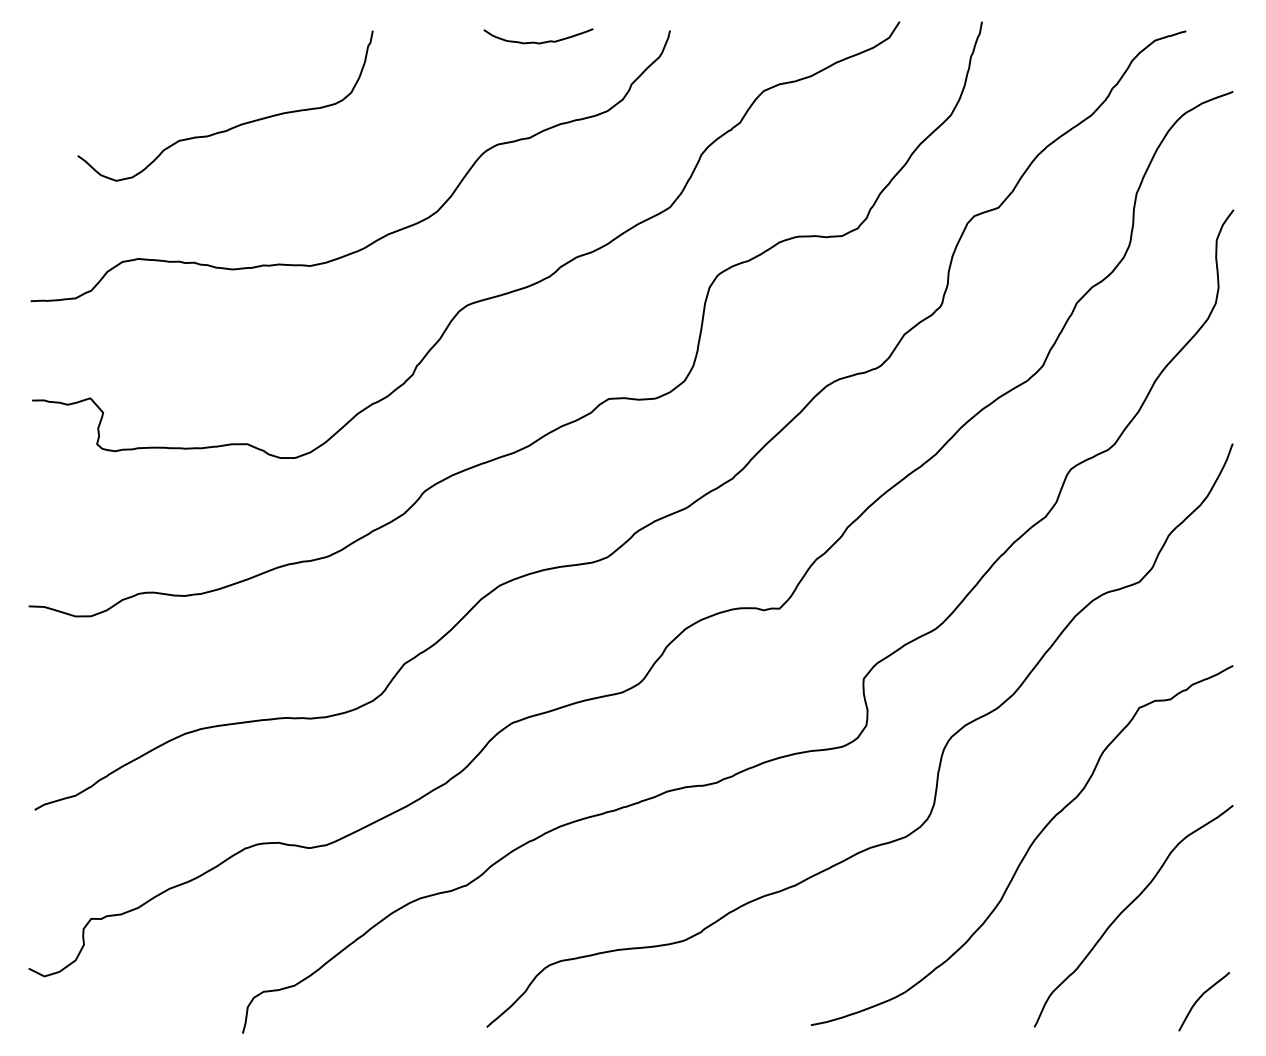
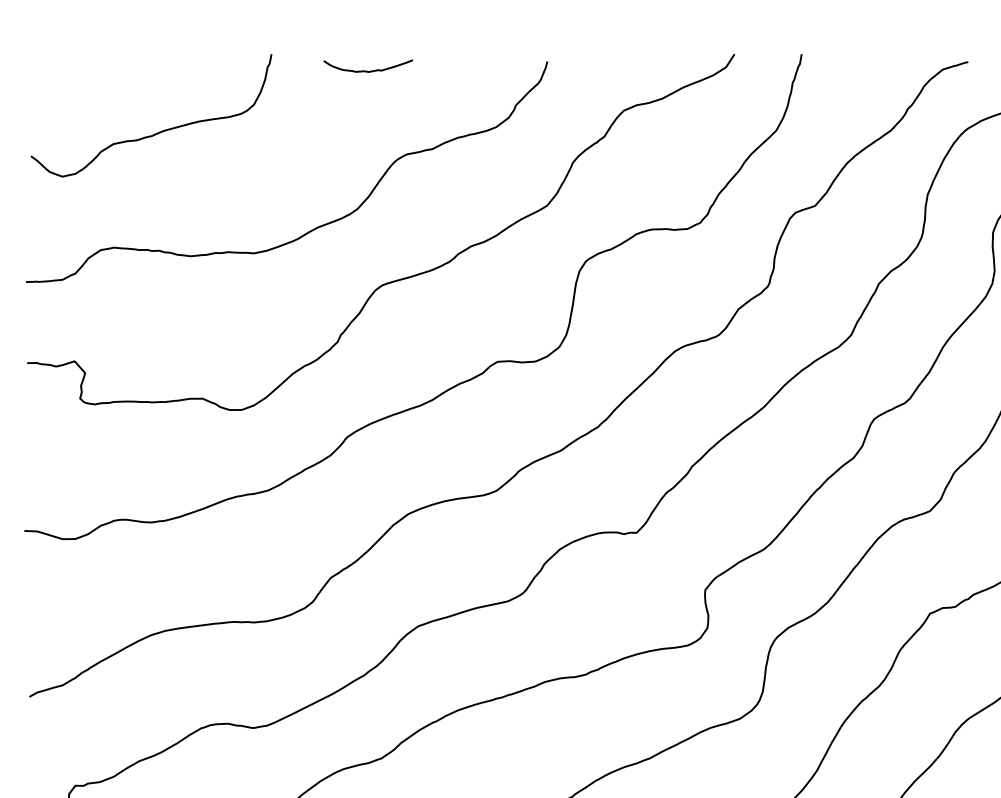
curve: (538, 42) -> (368, 71), moved
curve: (233, 126) -> (157, 132), moved

